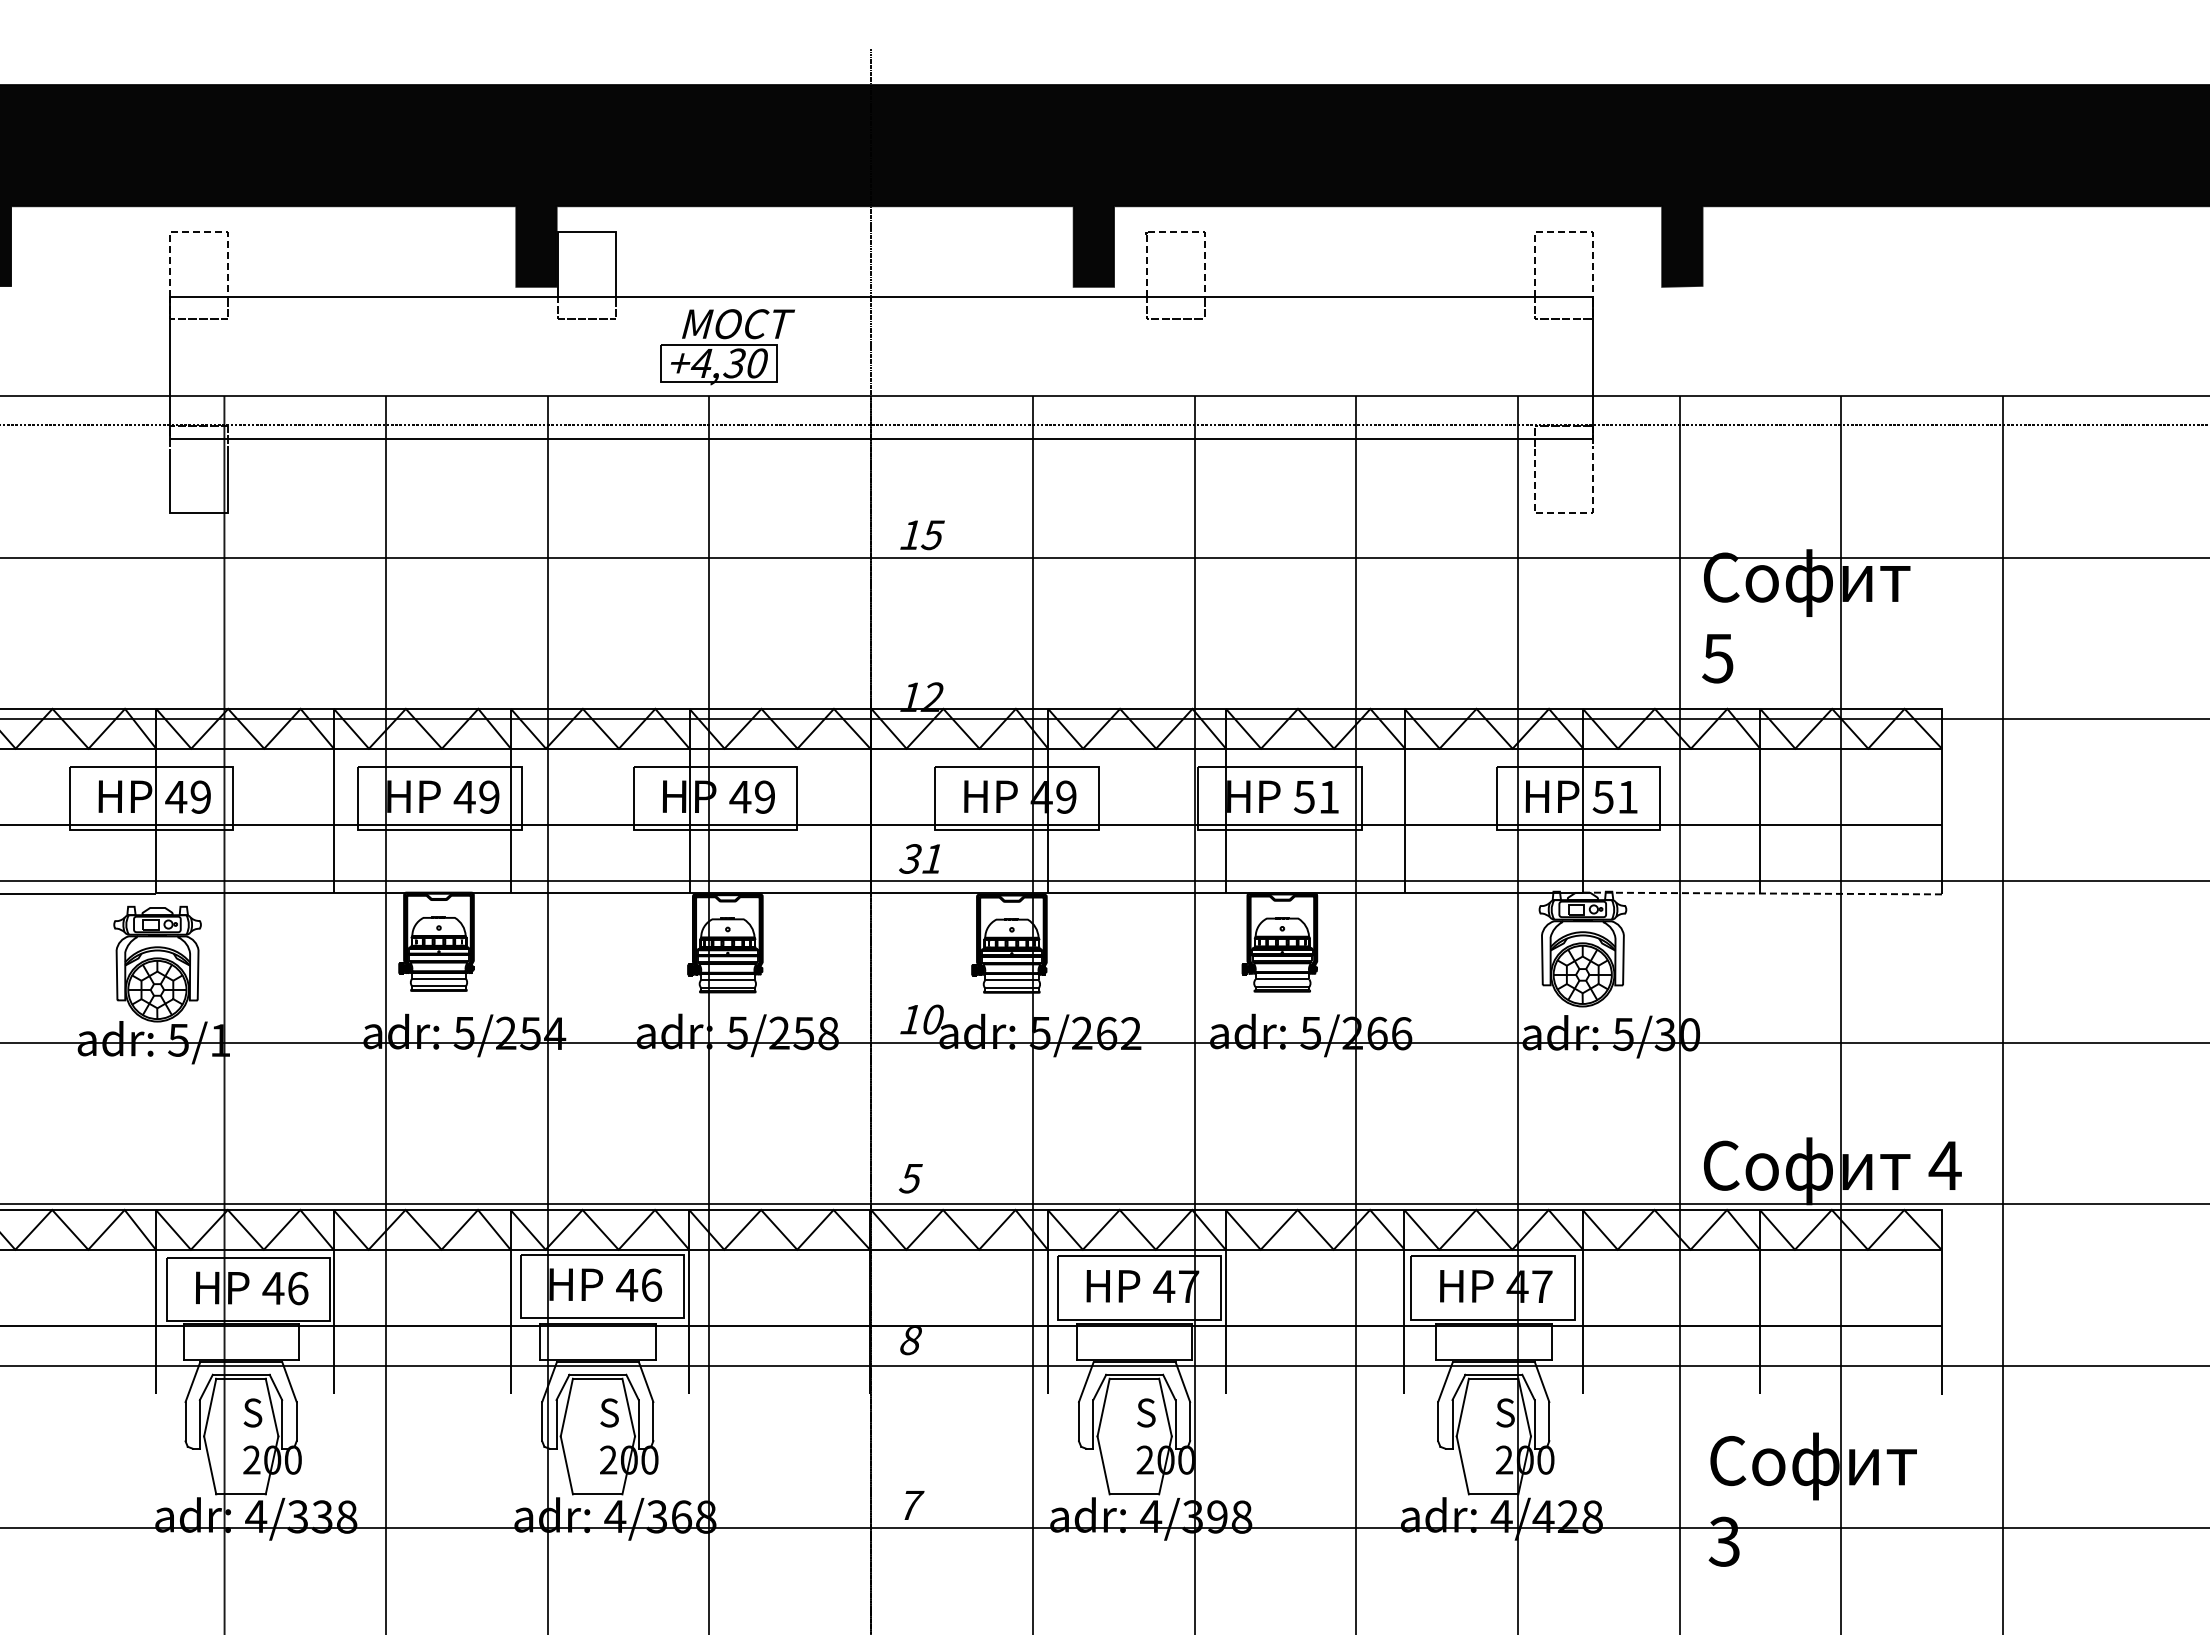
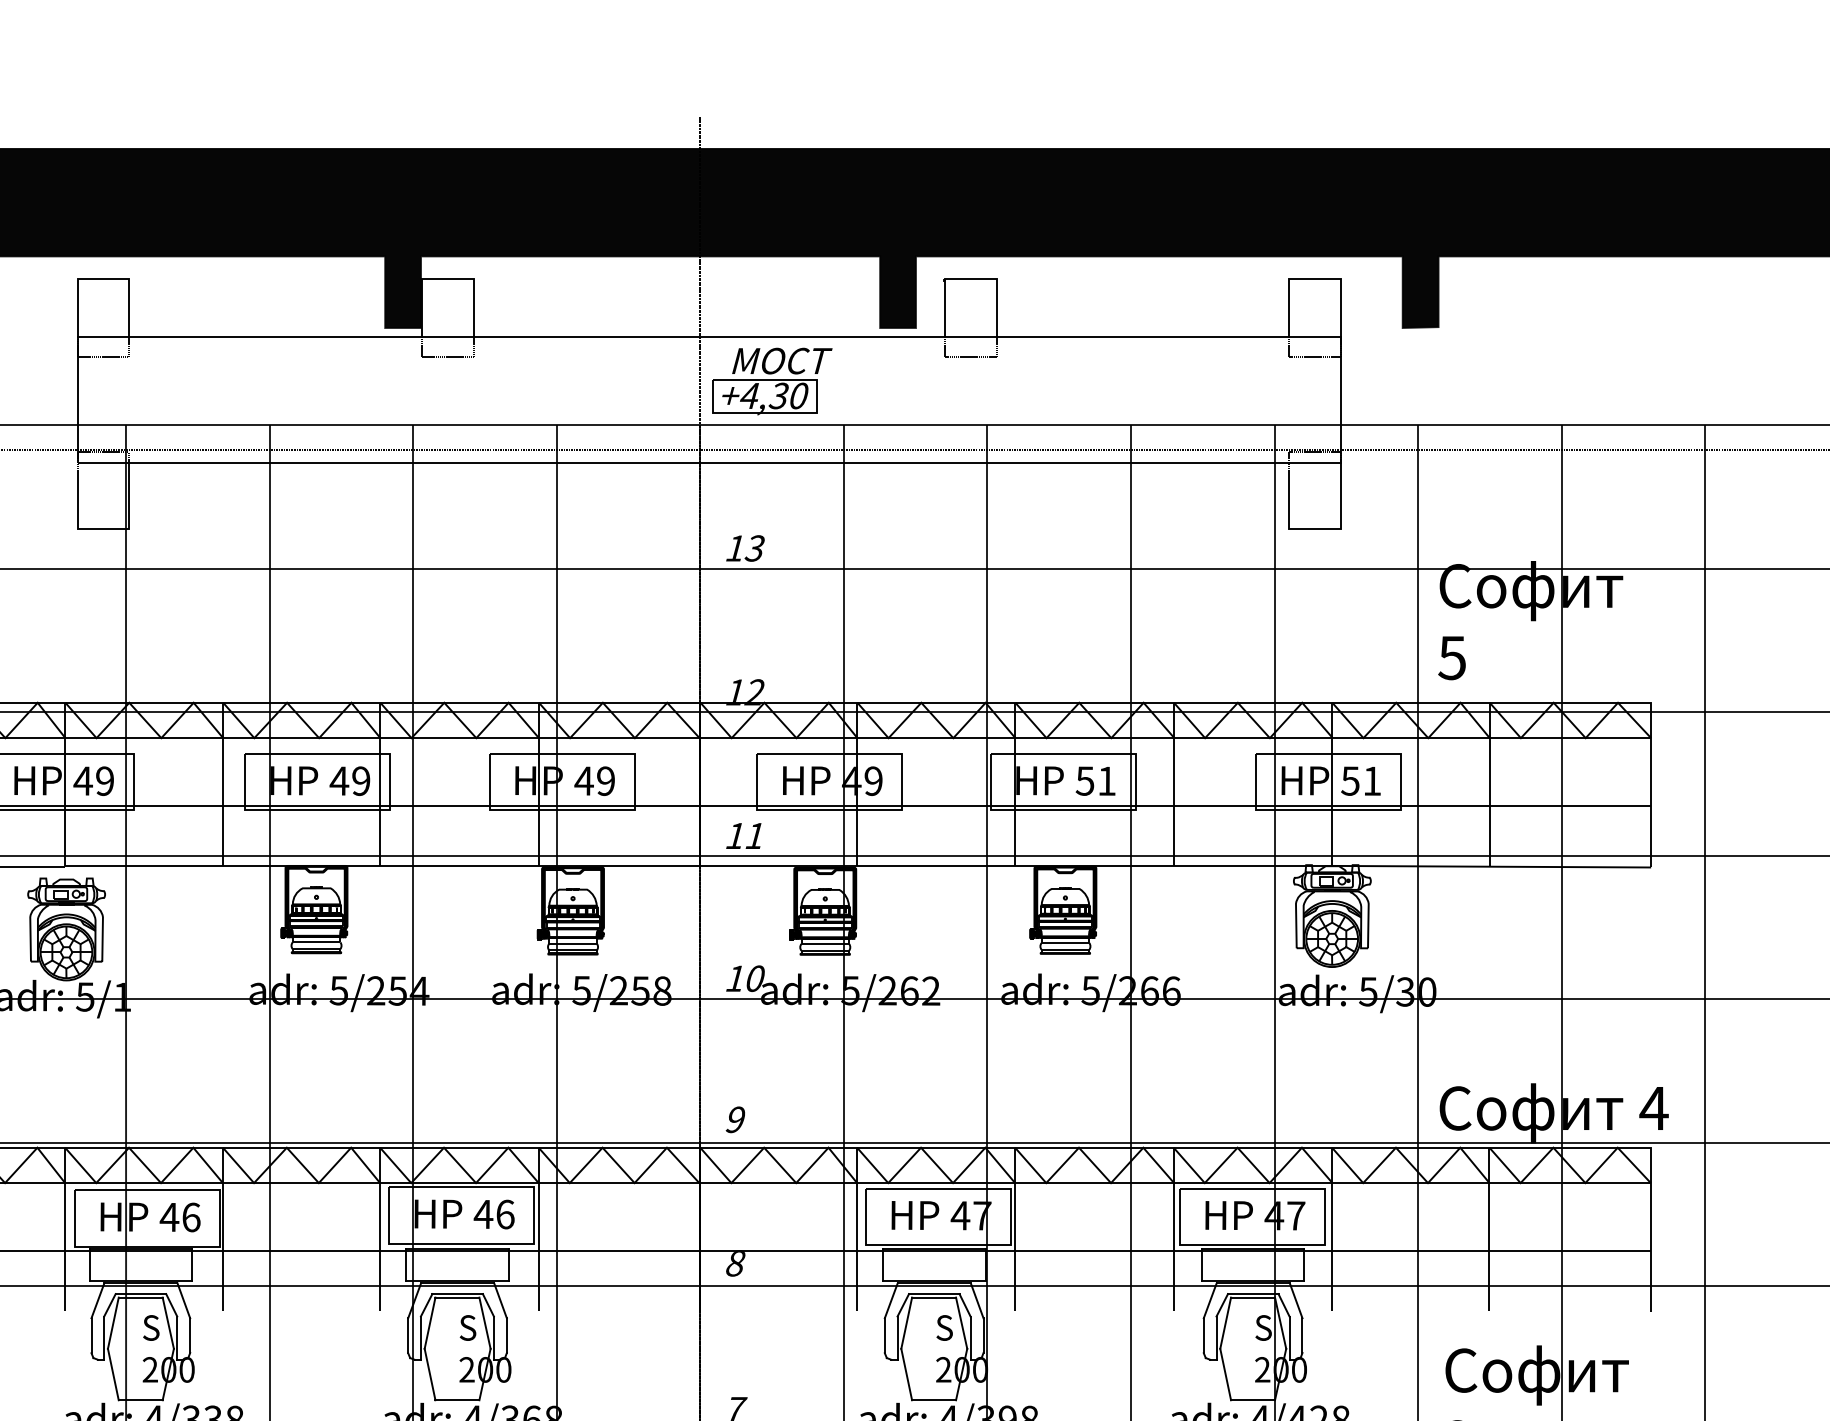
line: (199, 232) -> (103, 279), dashed -> solid
line: (1176, 232) -> (971, 279), dashed -> solid
line: (1564, 232) -> (1315, 279), dashed -> solid
part: (727, 347) -> (772, 381), moved
line: (1564, 513) -> (1315, 529), dashed -> solid
text: (932, 534) -> (754, 547), 15 -> 13
text: (910, 858) -> (735, 835), 31 -> 11
line: (1762, 893) -> (1491, 866), dashed -> solid
text: (910, 1178) -> (735, 1119), 5 -> 9

